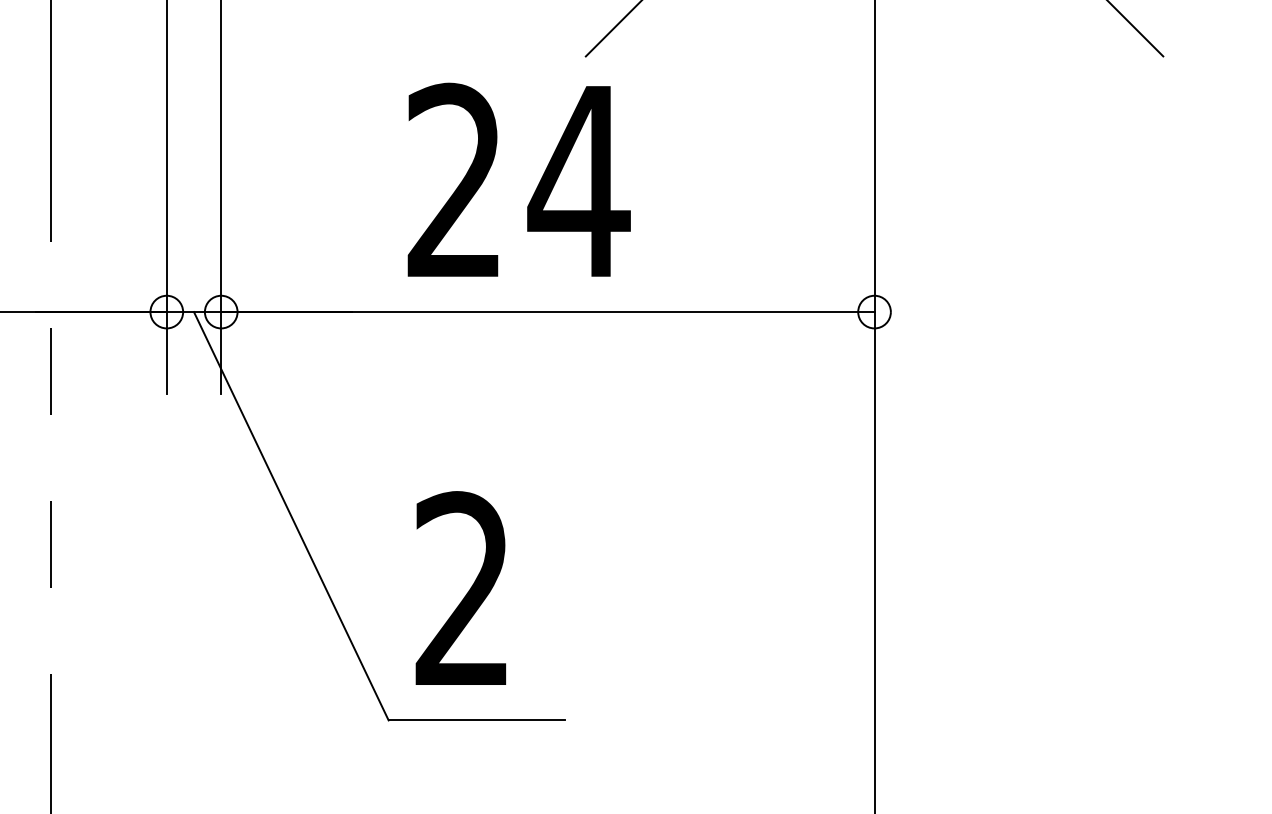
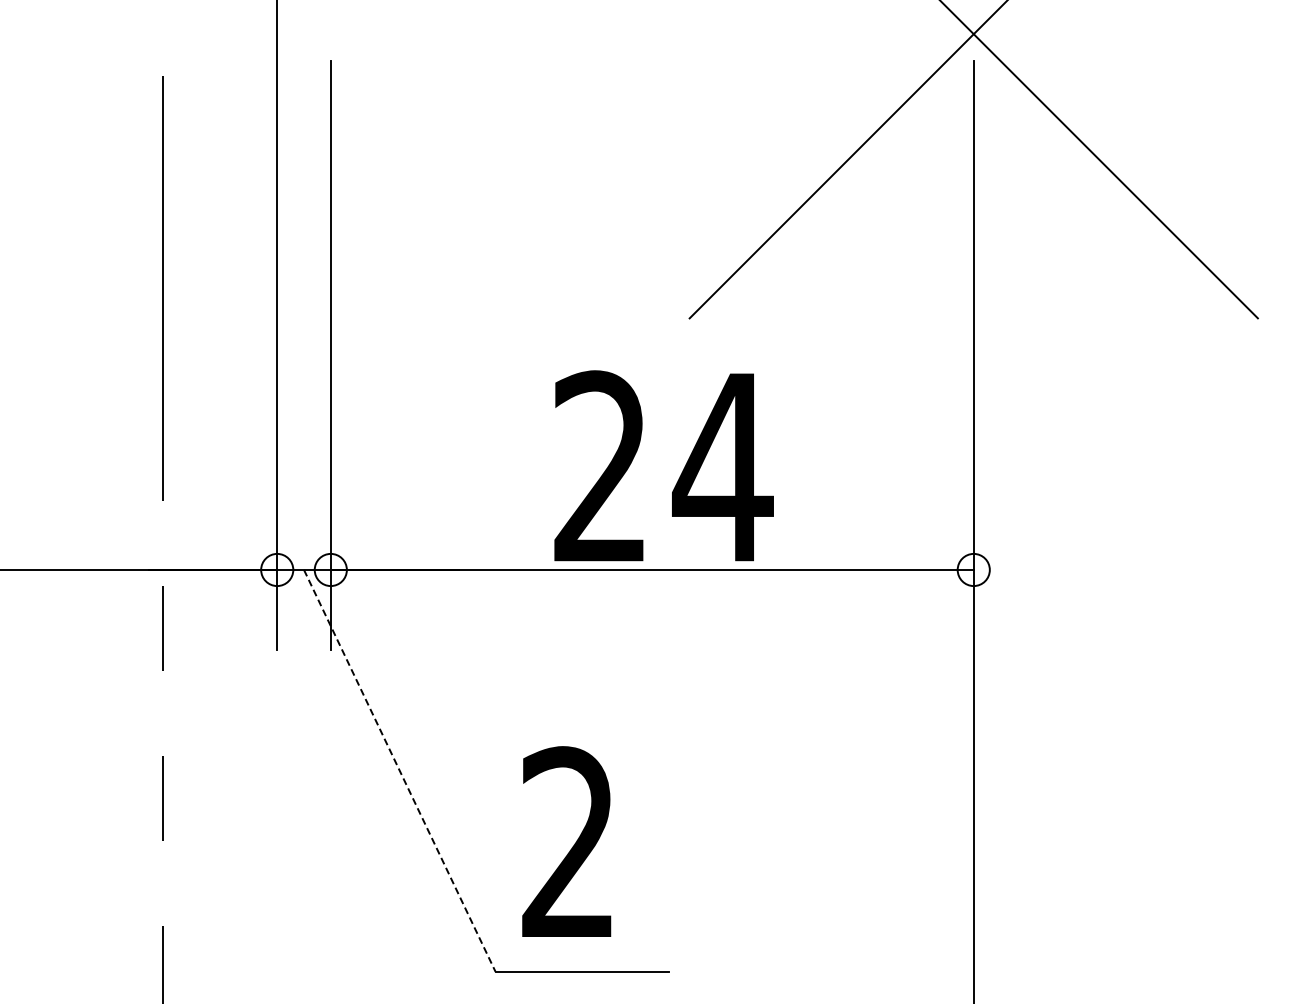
text: (518, 179) -> (663, 465), moved
line: (291, 515) -> (399, 770), solid -> dashed

